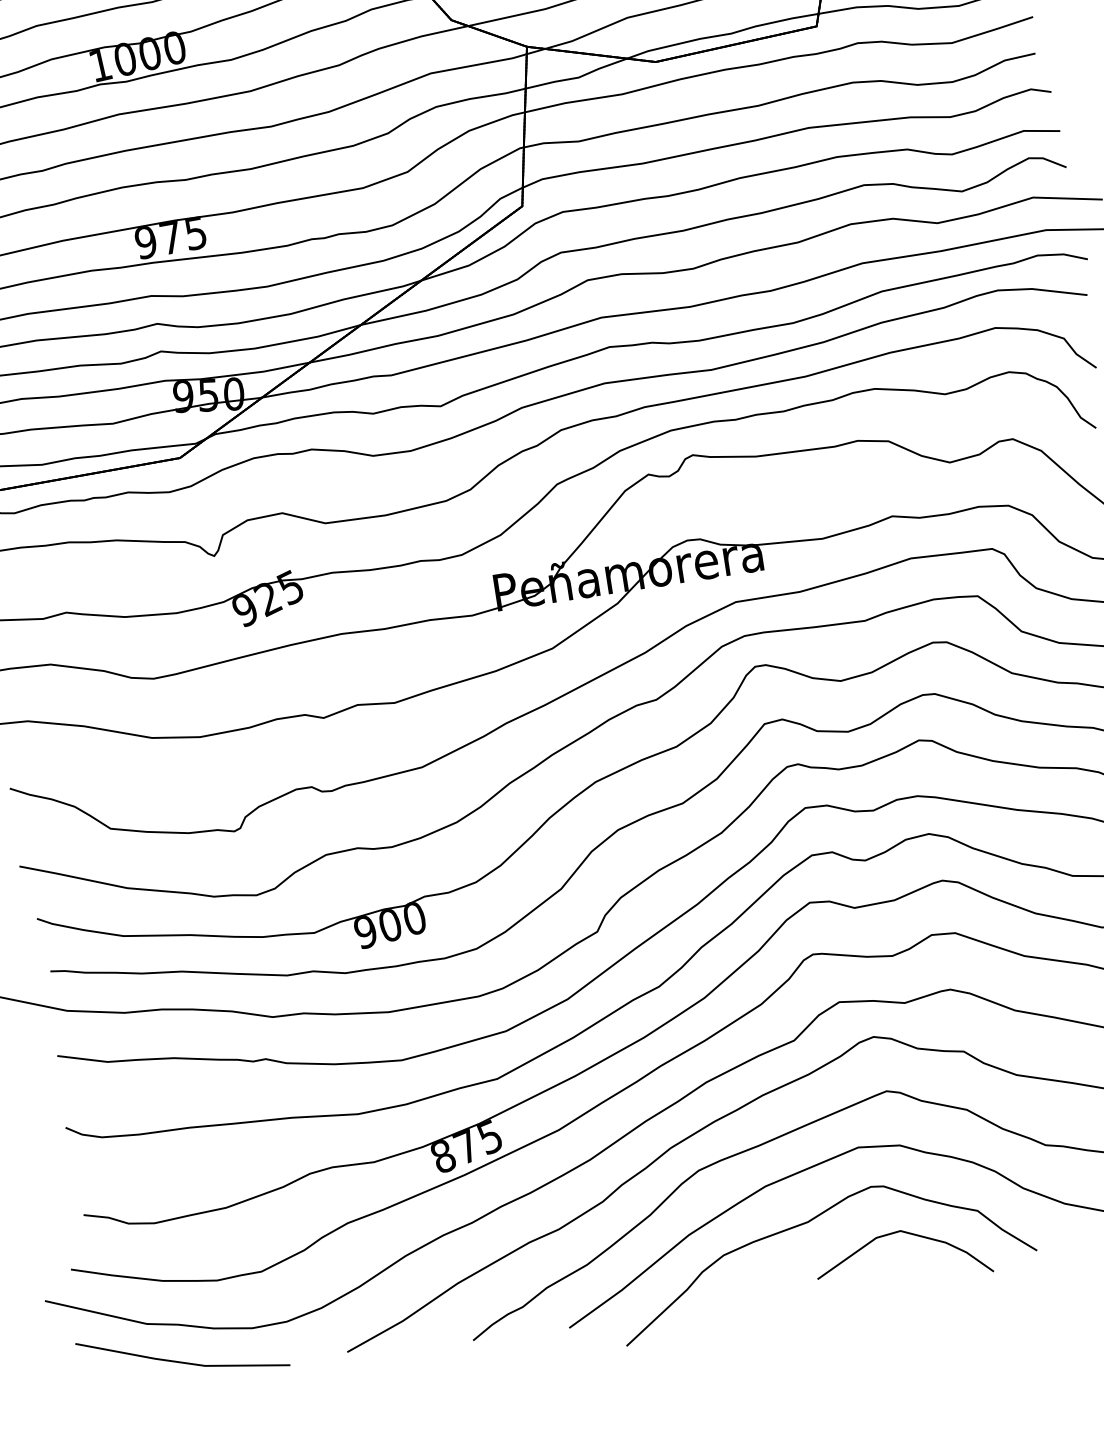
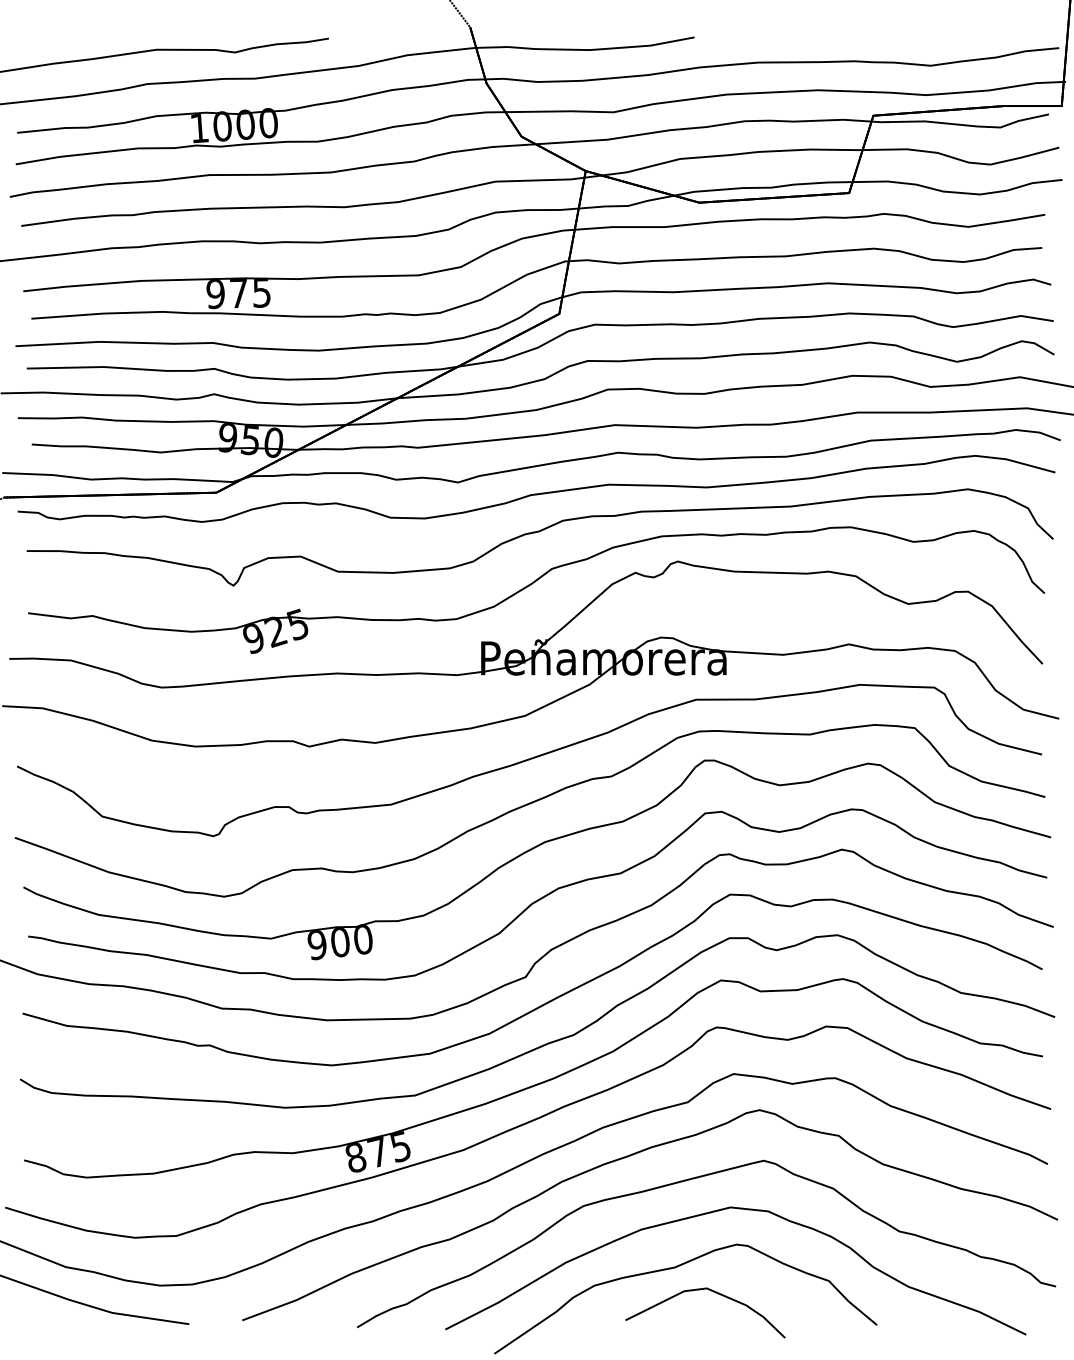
curve: (910, 1235) -> (715, 1293), moved

